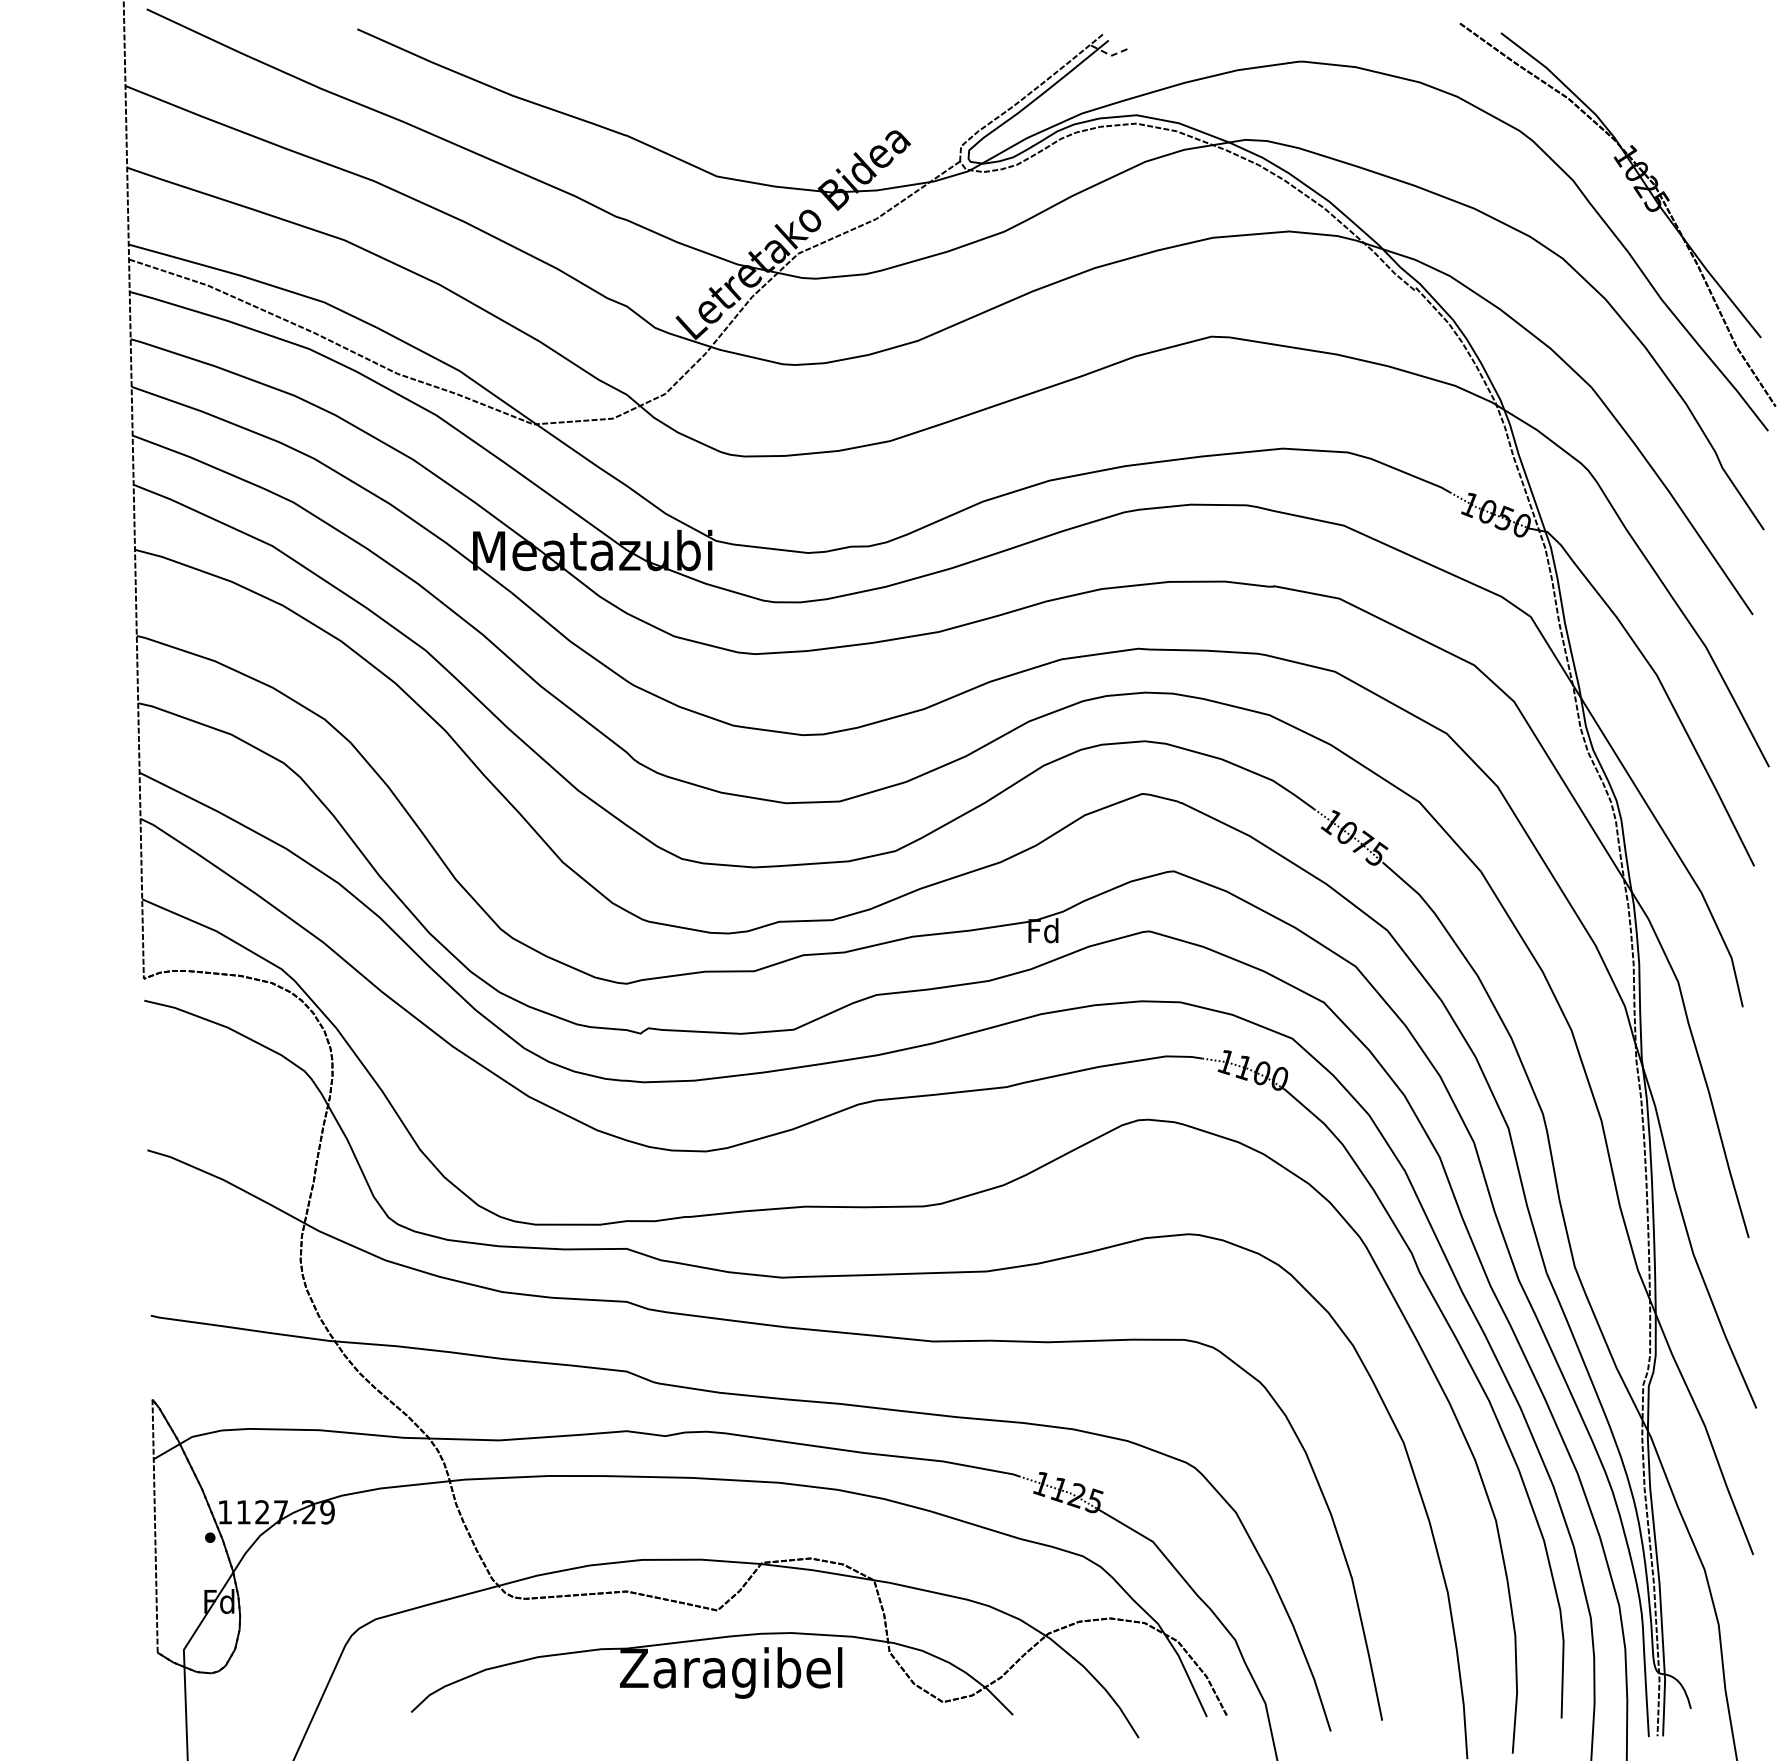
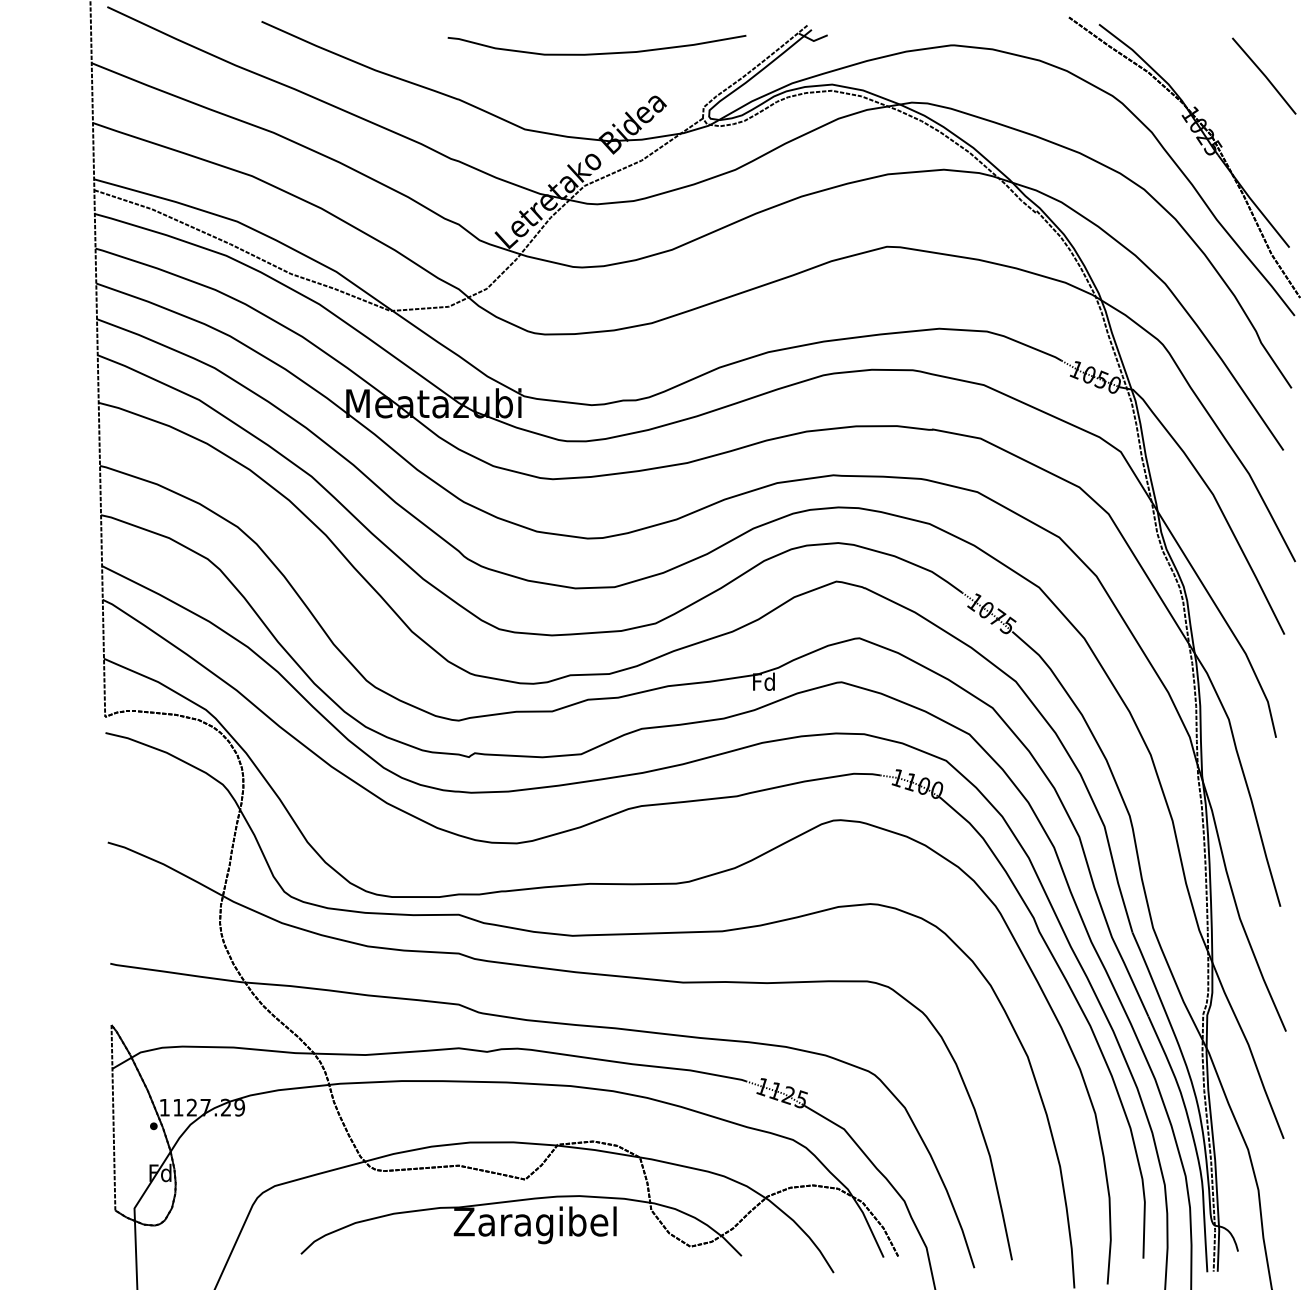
line: (1111, 55) -> (813, 40), dashed -> solid
curve: (815, 72) -> (597, 53), added
line: (1726, 103) -> (1264, 76), added

